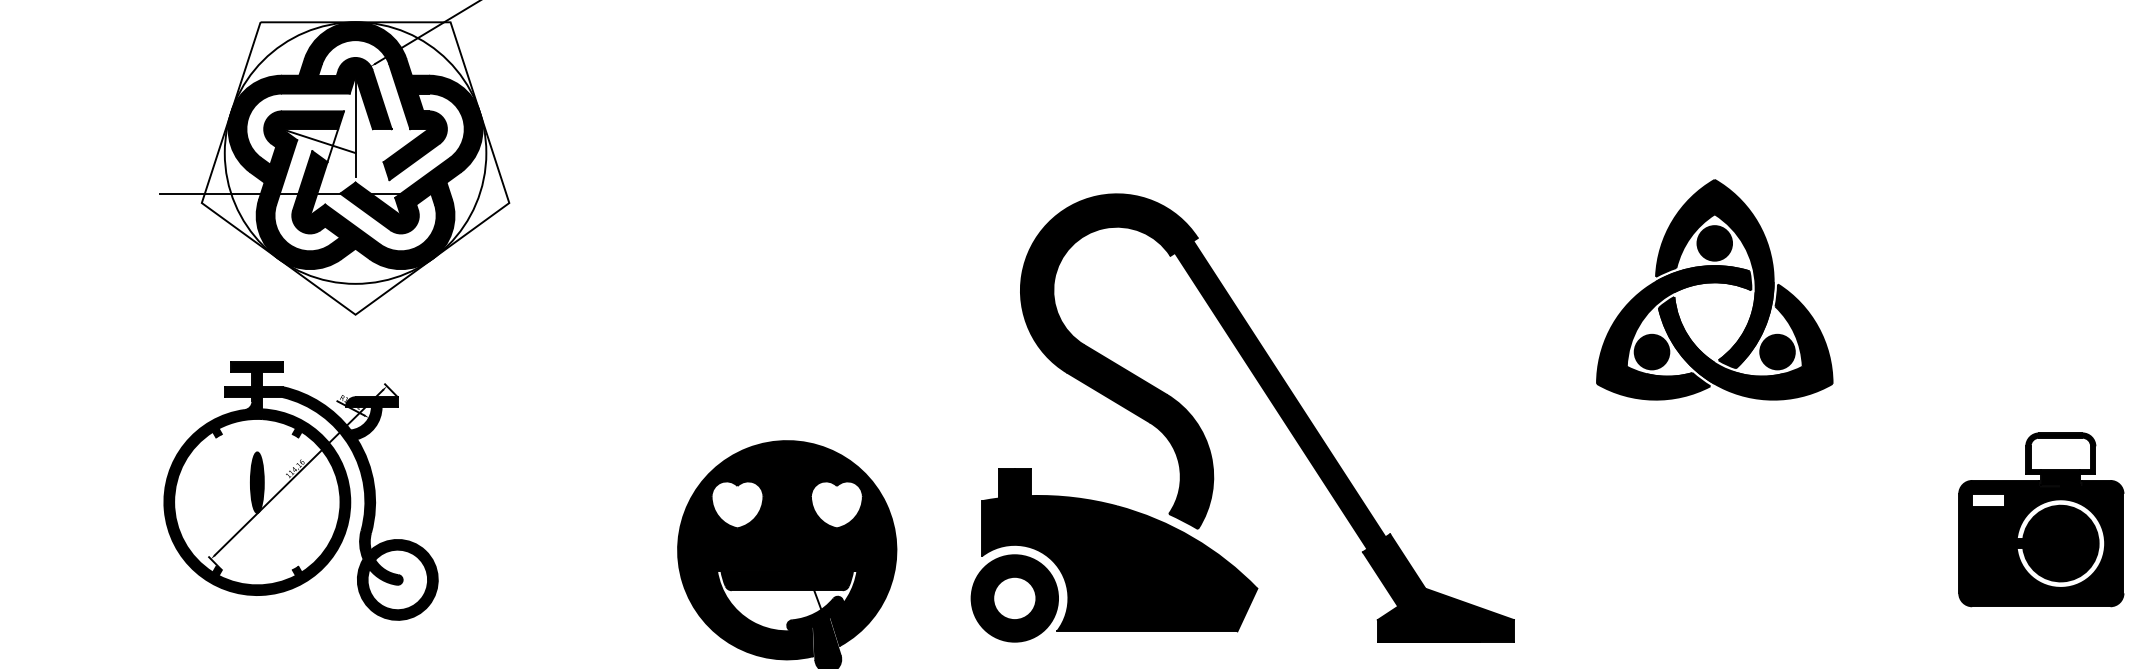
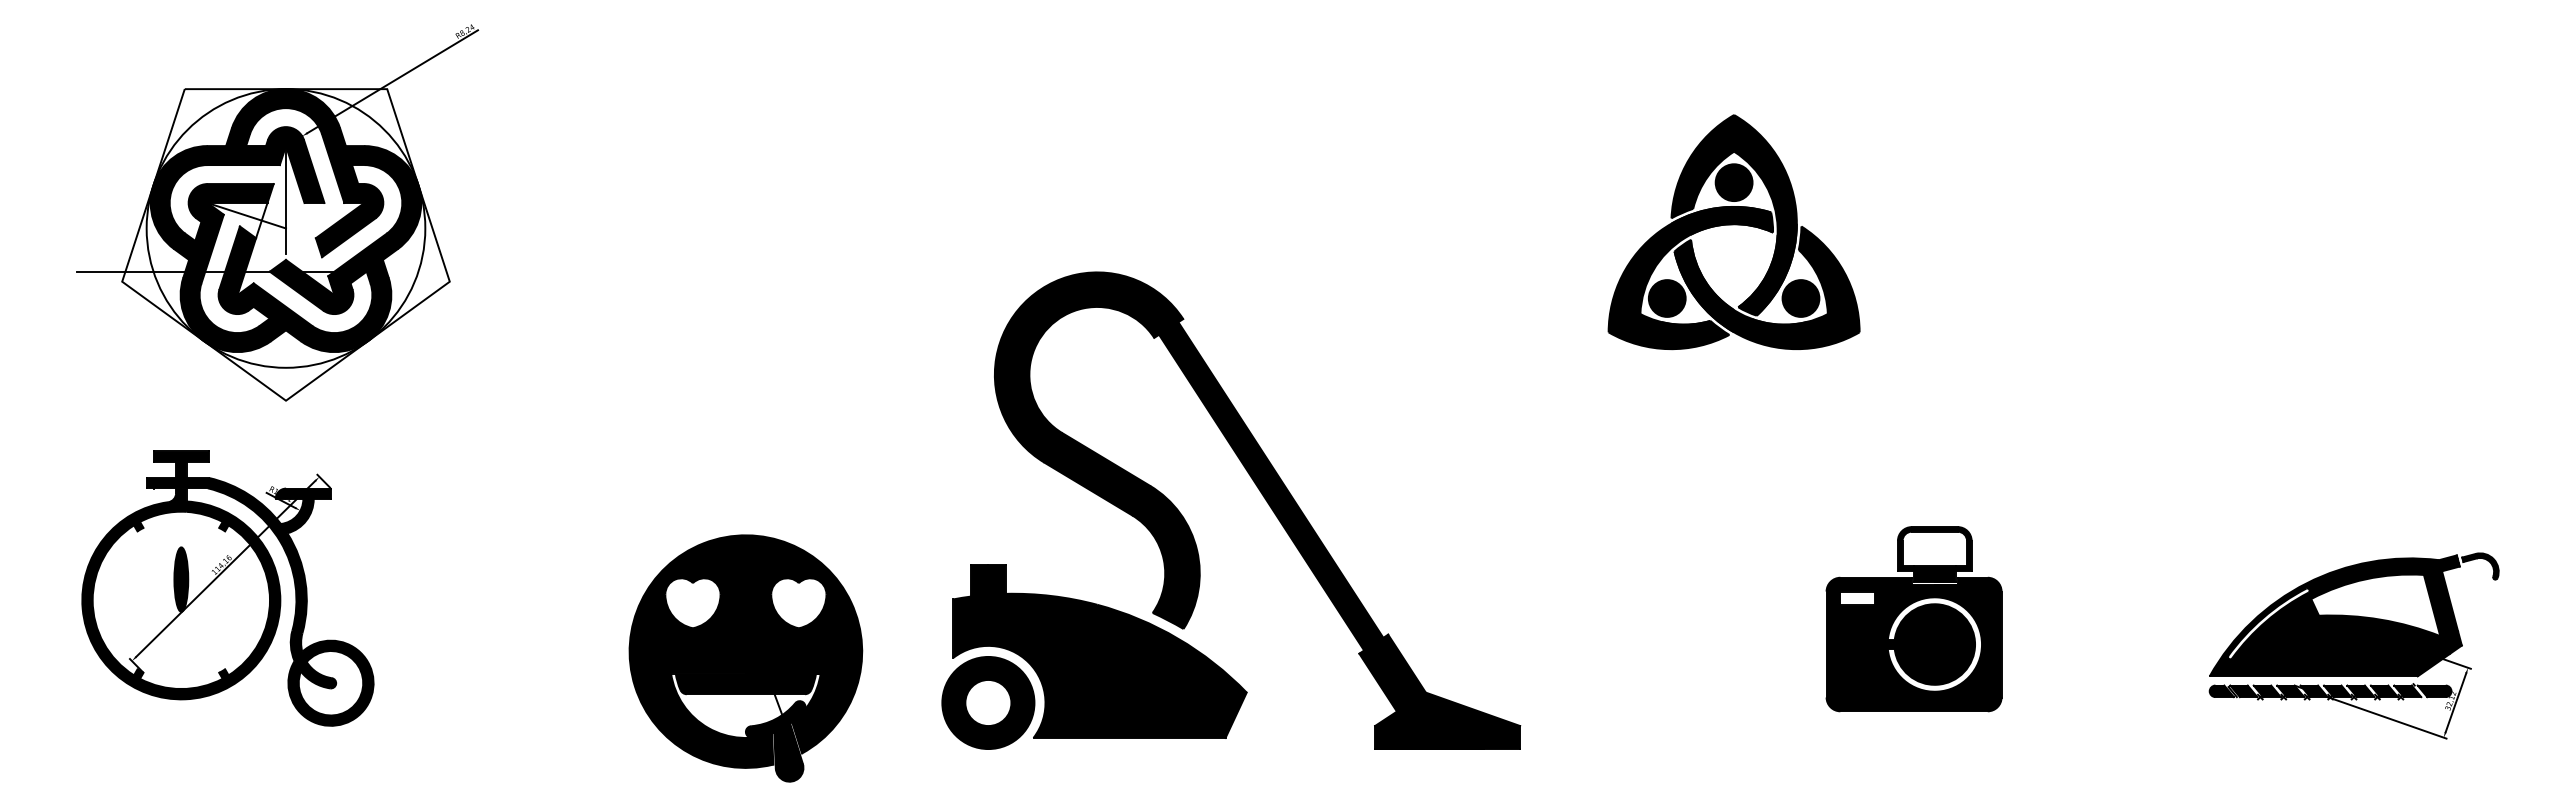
part: (1714, 283) -> (1733, 225), moved
part: (2040, 520) -> (1913, 619), moved

